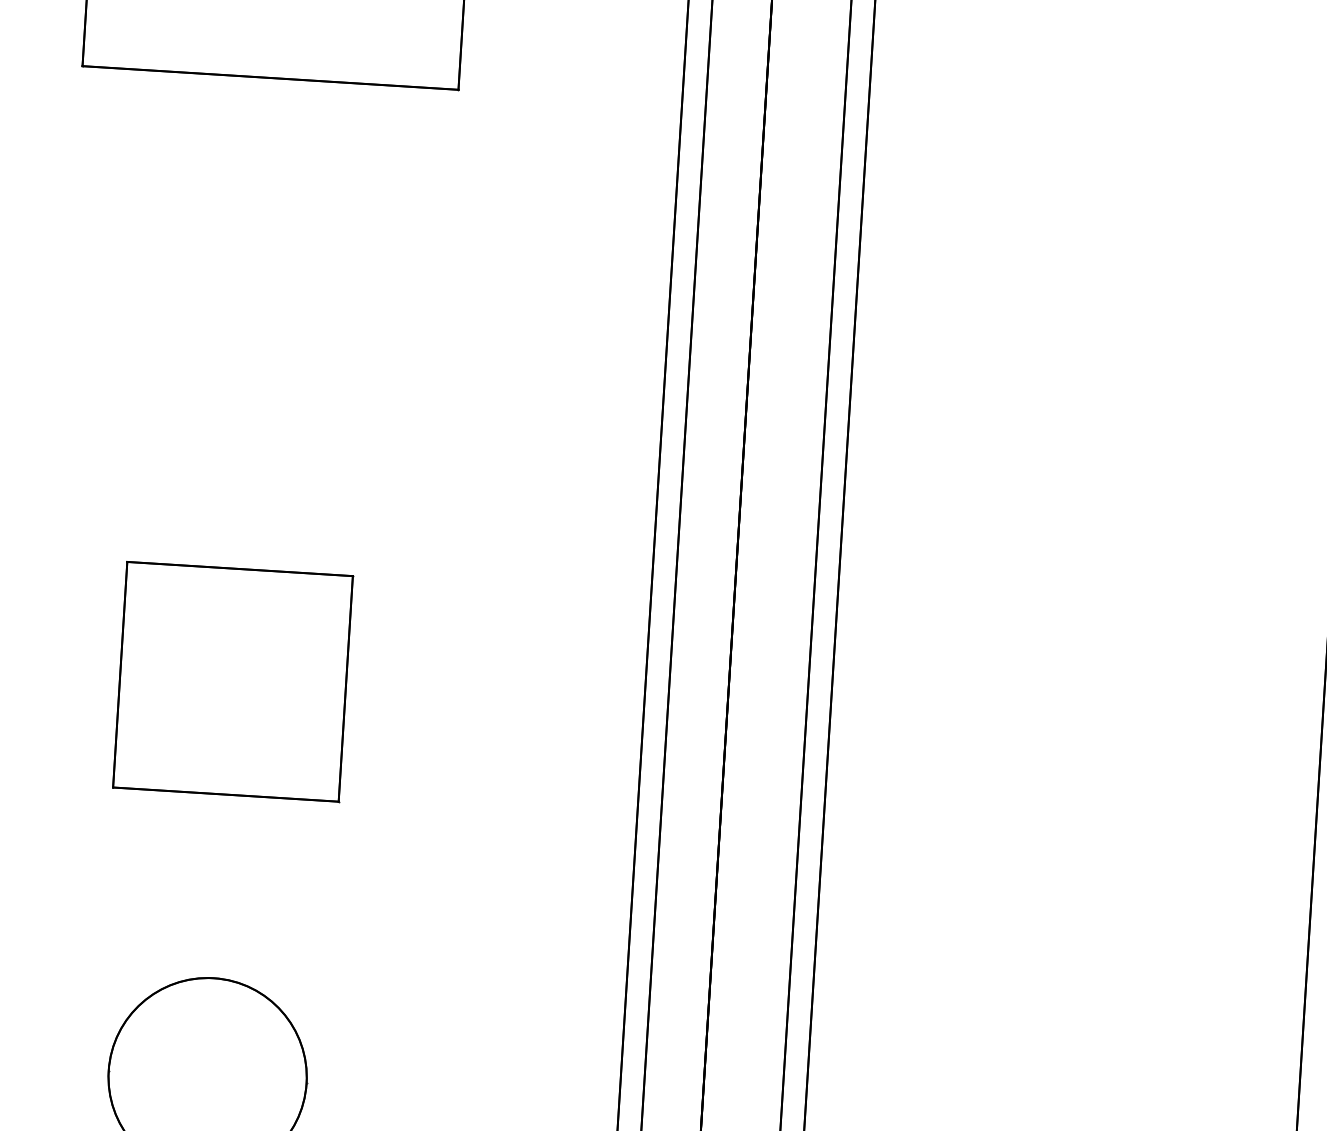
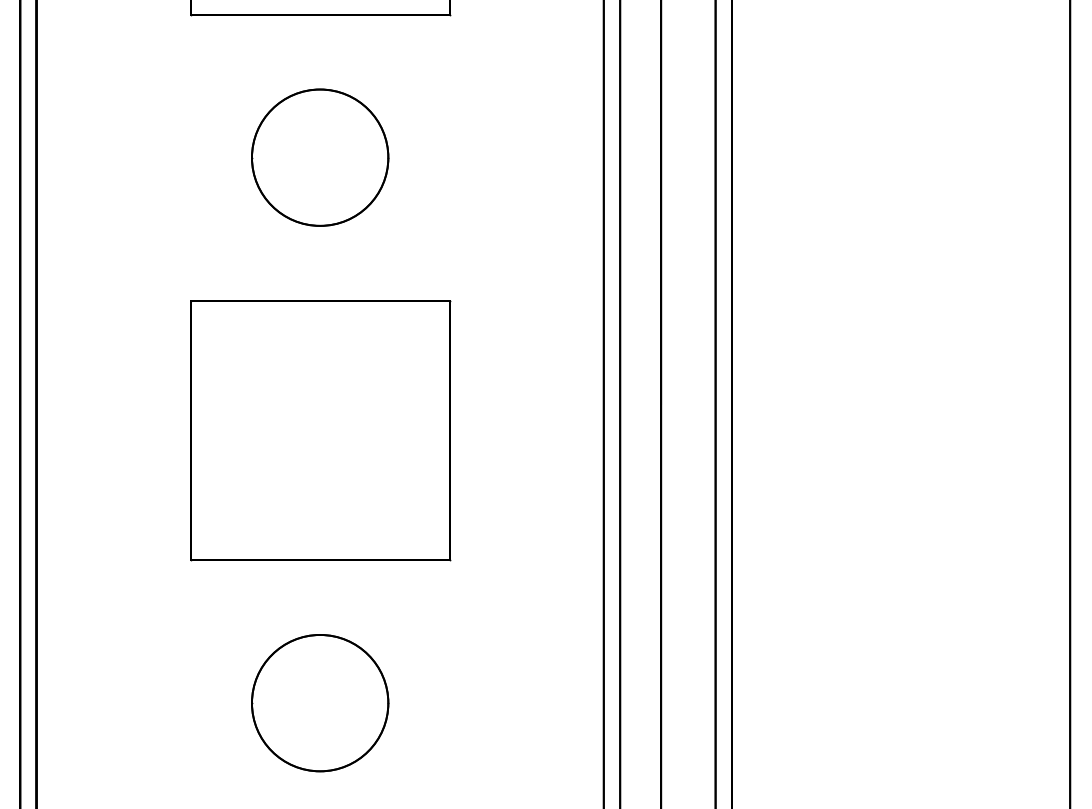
circle: (257, 285) -> (320, 157), added
part: (233, 681) -> (320, 430), size x1.67

